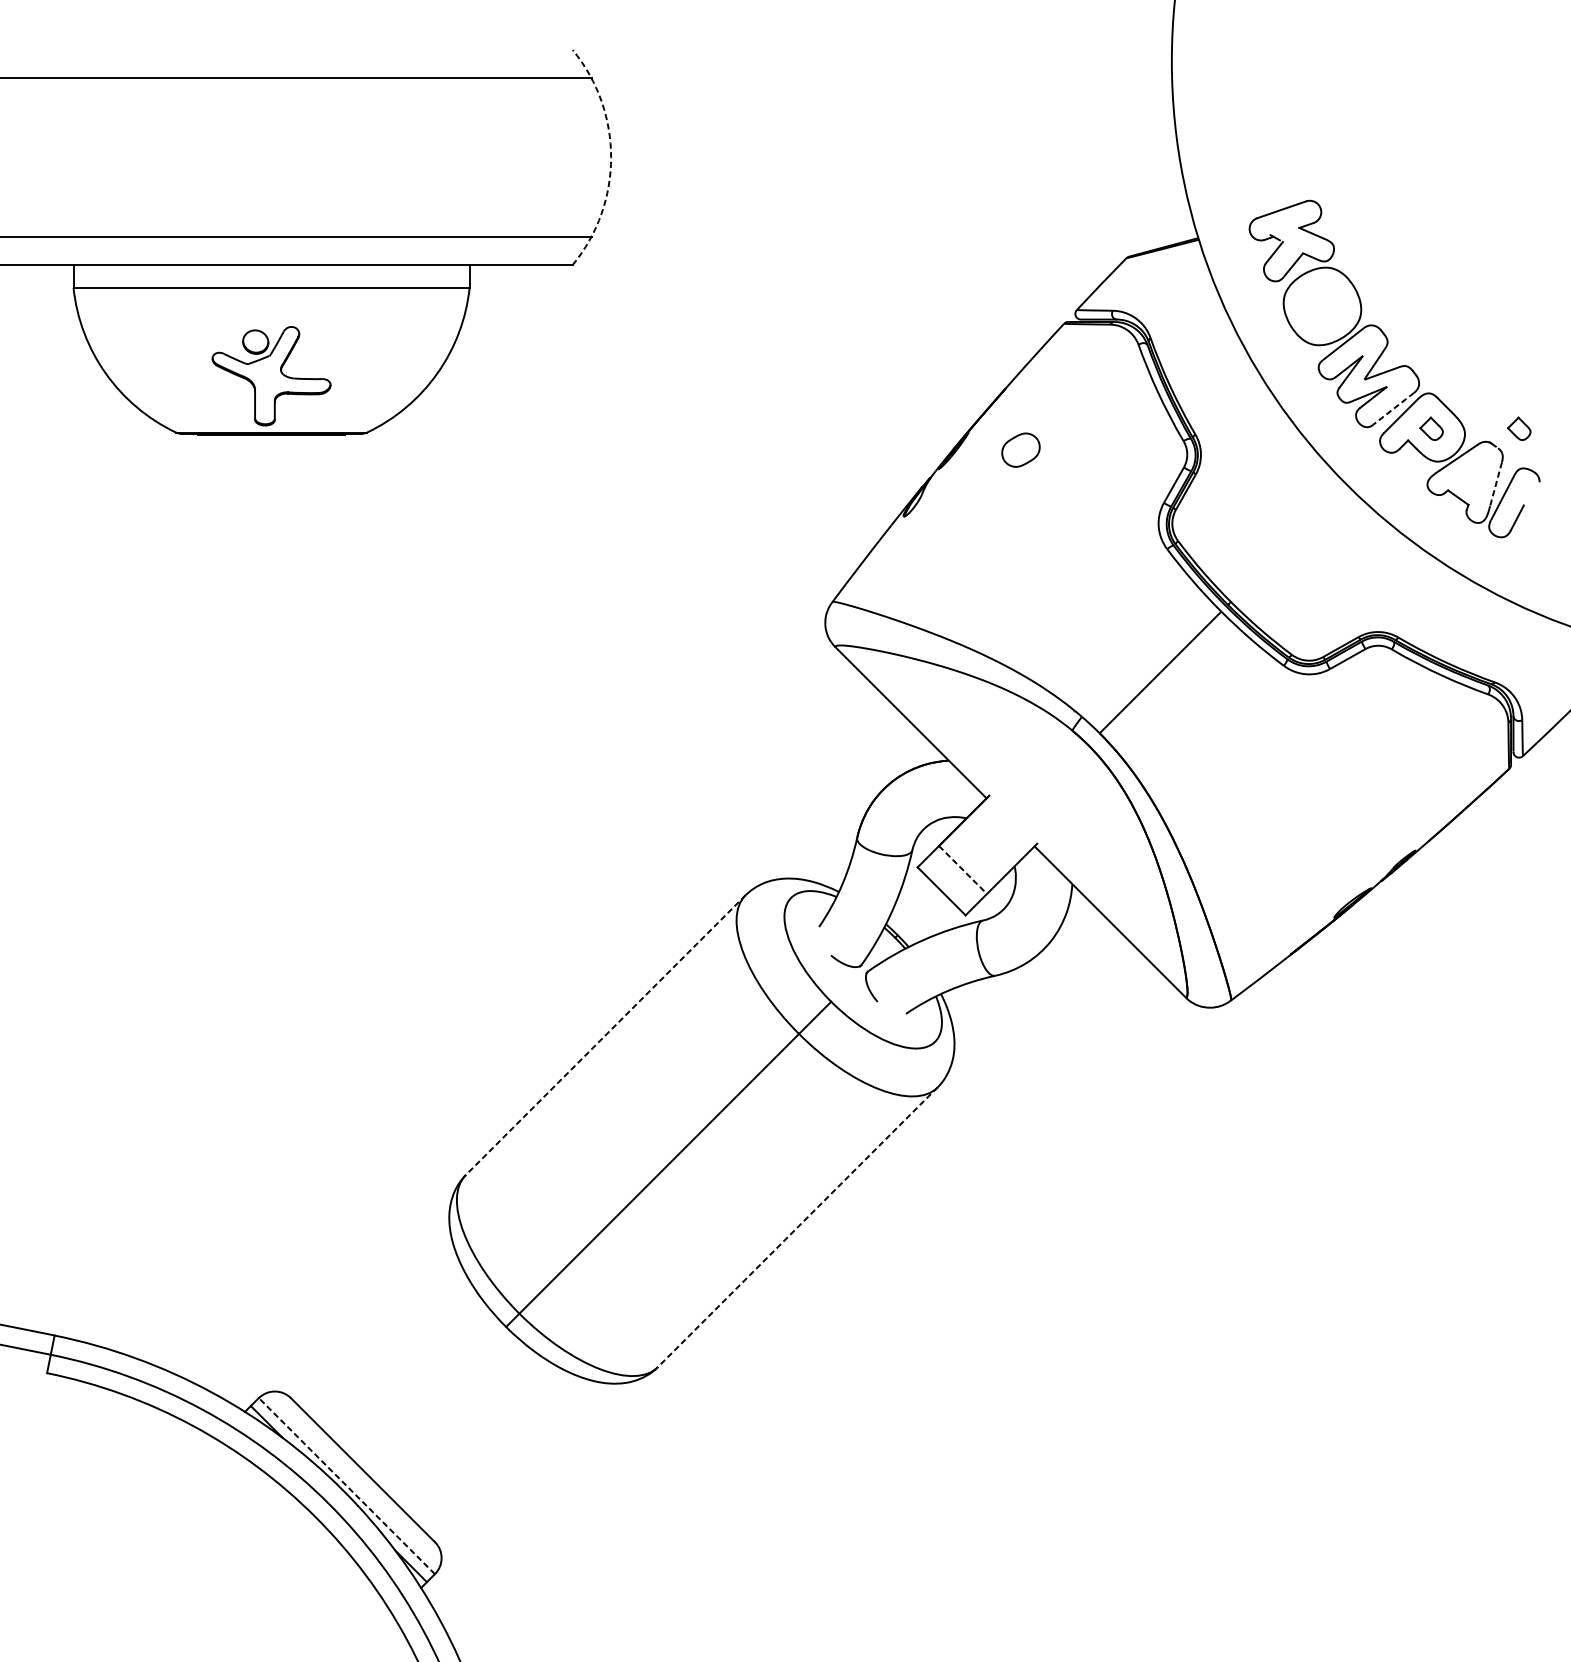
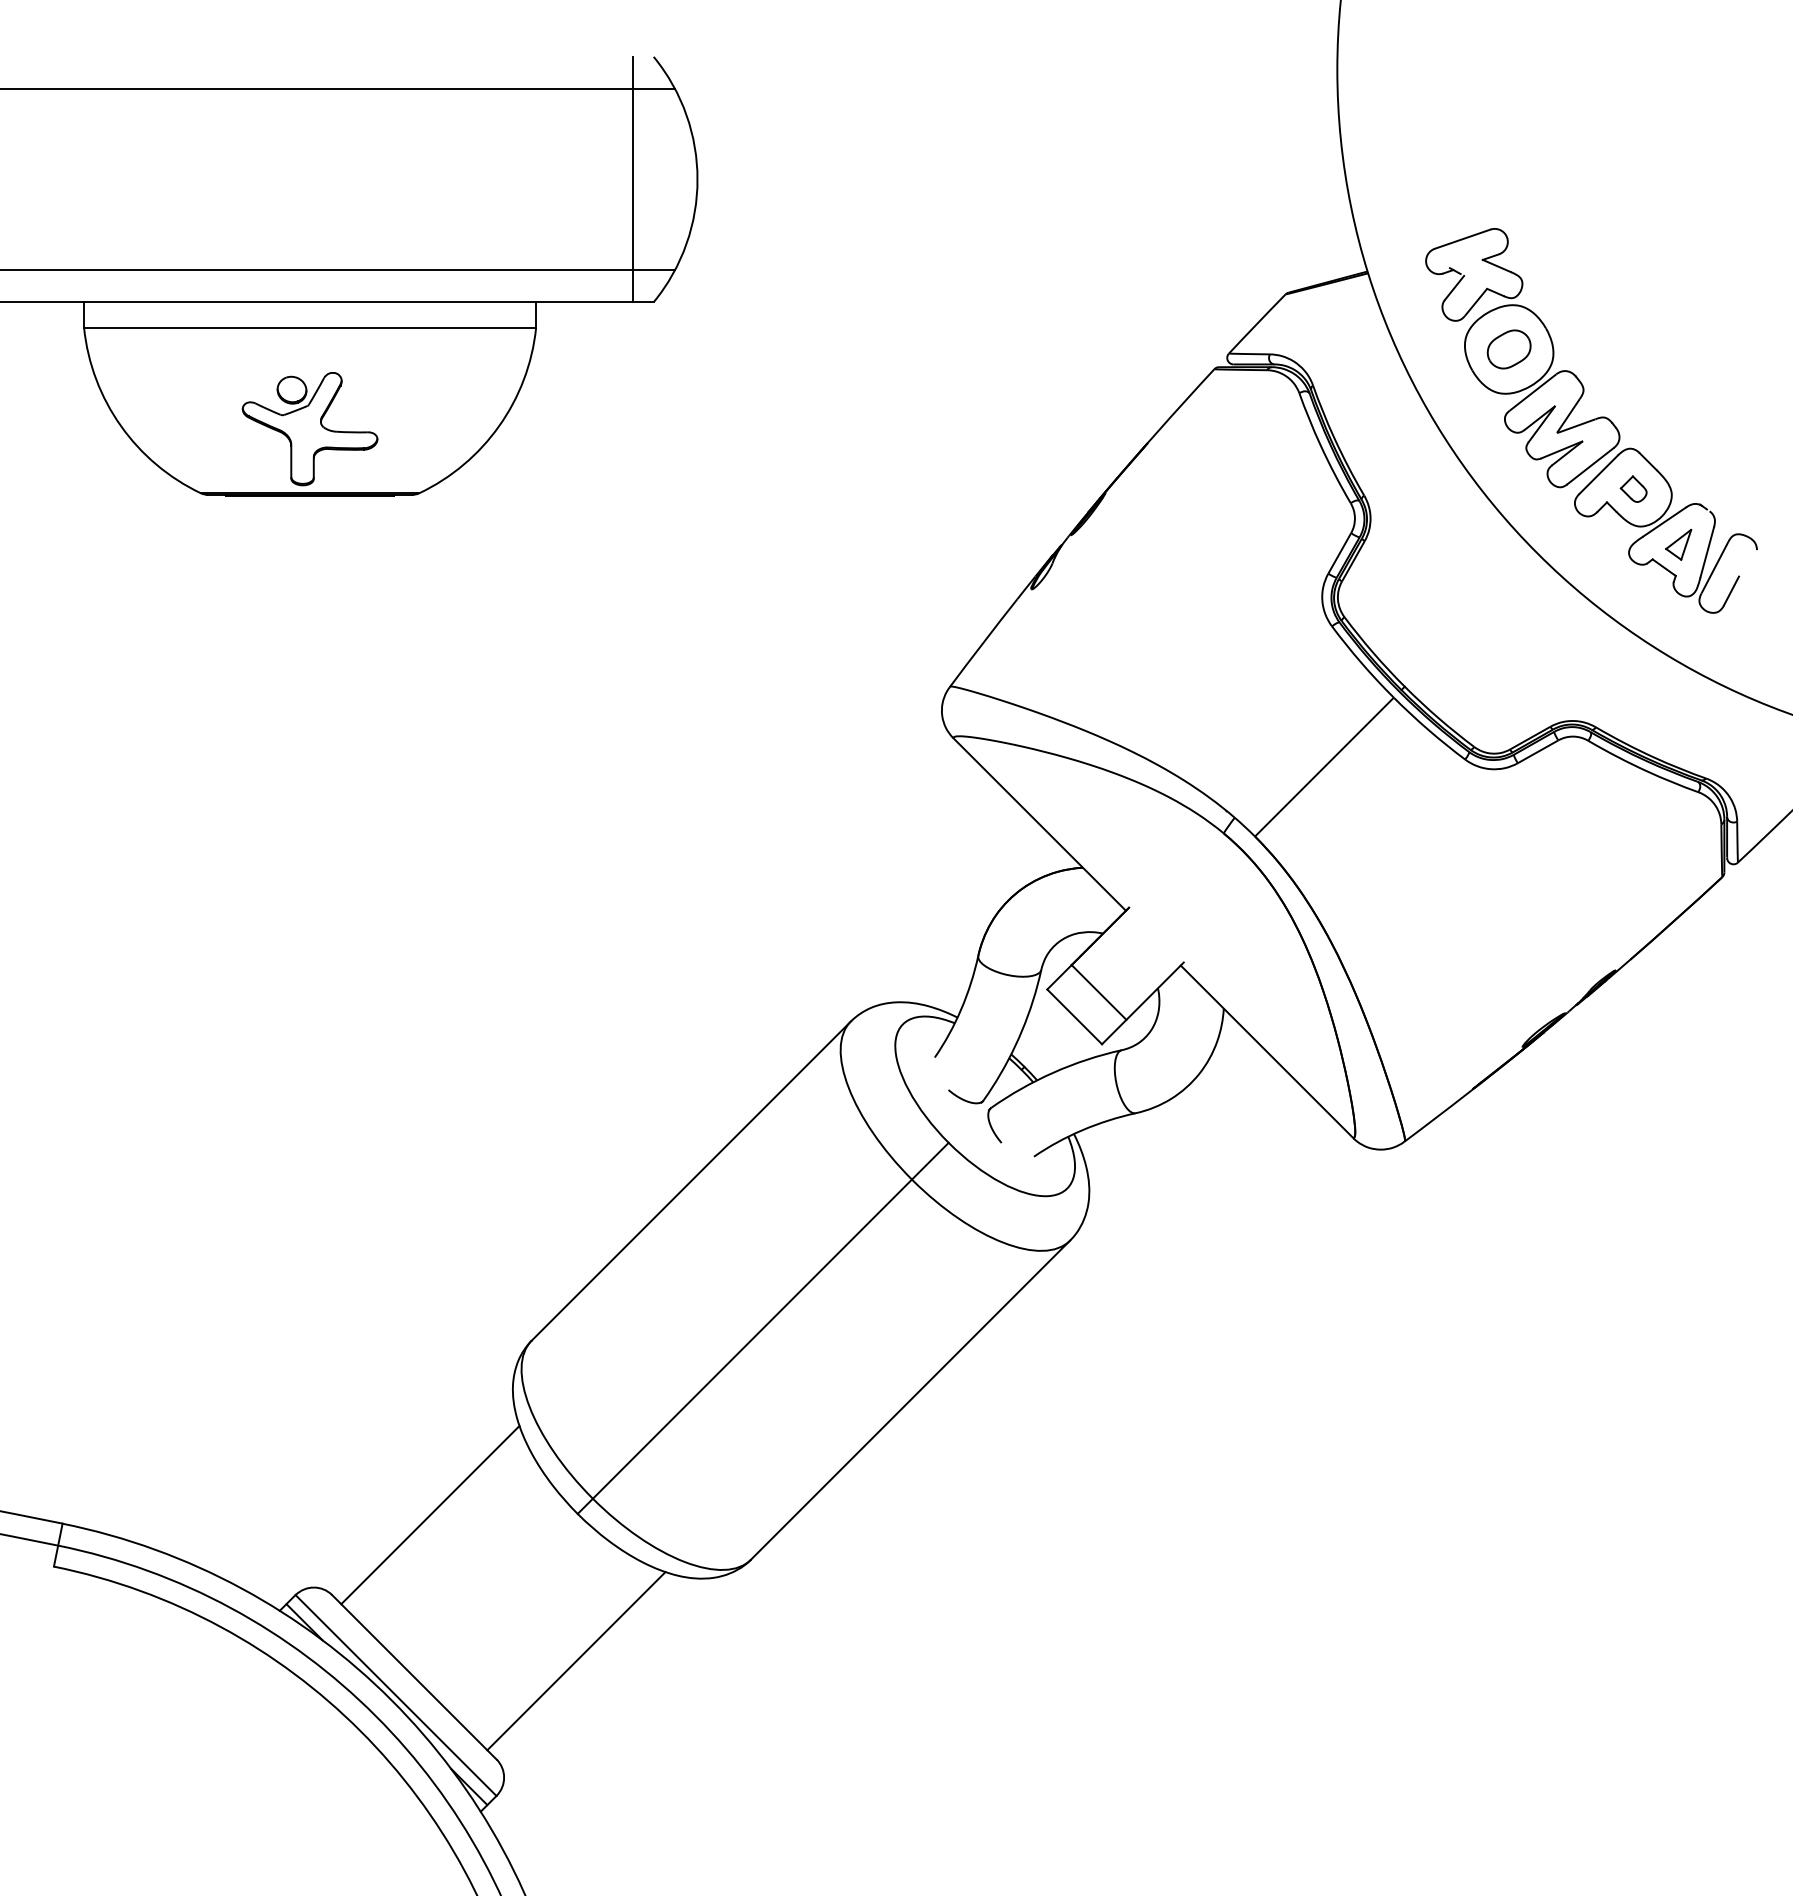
line: (554, 157) -> (632, 179), added
arc: (611, 157) -> (697, 179), dashed -> solid
line: (1393, 409) -> (1590, 466), dashed -> solid
part: (1519, 428) -> (1733, 488), removed
part: (1020, 450) -> (1508, 349), moved
part: (1470, 477) -> (1678, 544), added
line: (1496, 484) -> (1707, 552), dashed -> solid
line: (963, 869) -> (1099, 992), dashed -> solid
line: (605, 1034) -> (691, 1180), dashed -> solid
line: (797, 1226) -> (910, 1399), dashed -> solid
line: (377, 1328) -> (430, 1515), added
line: (505, 1456) -> (576, 1661), added
line: (346, 1486) -> (395, 1695), dashed -> solid

